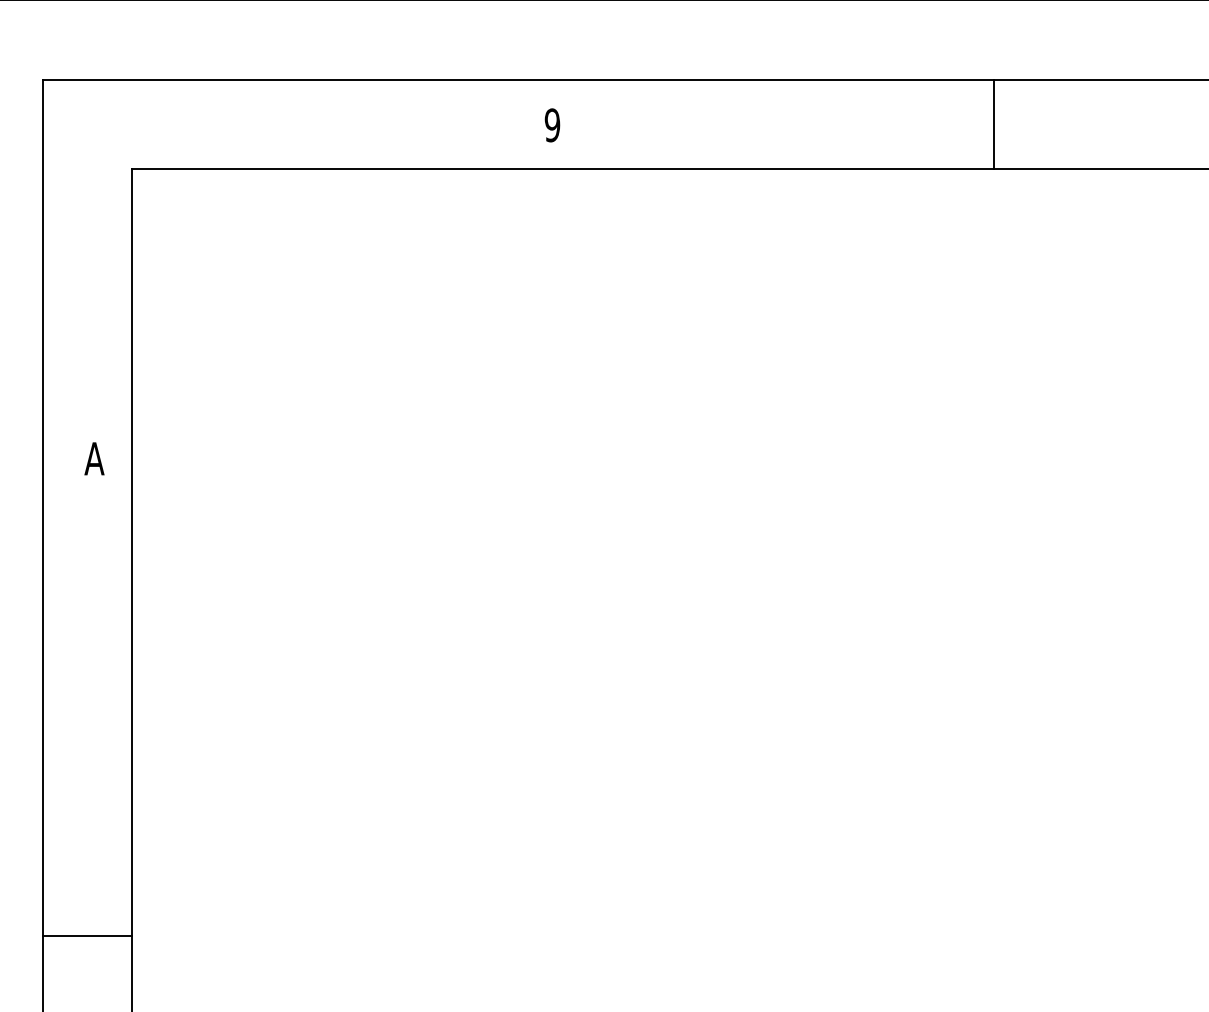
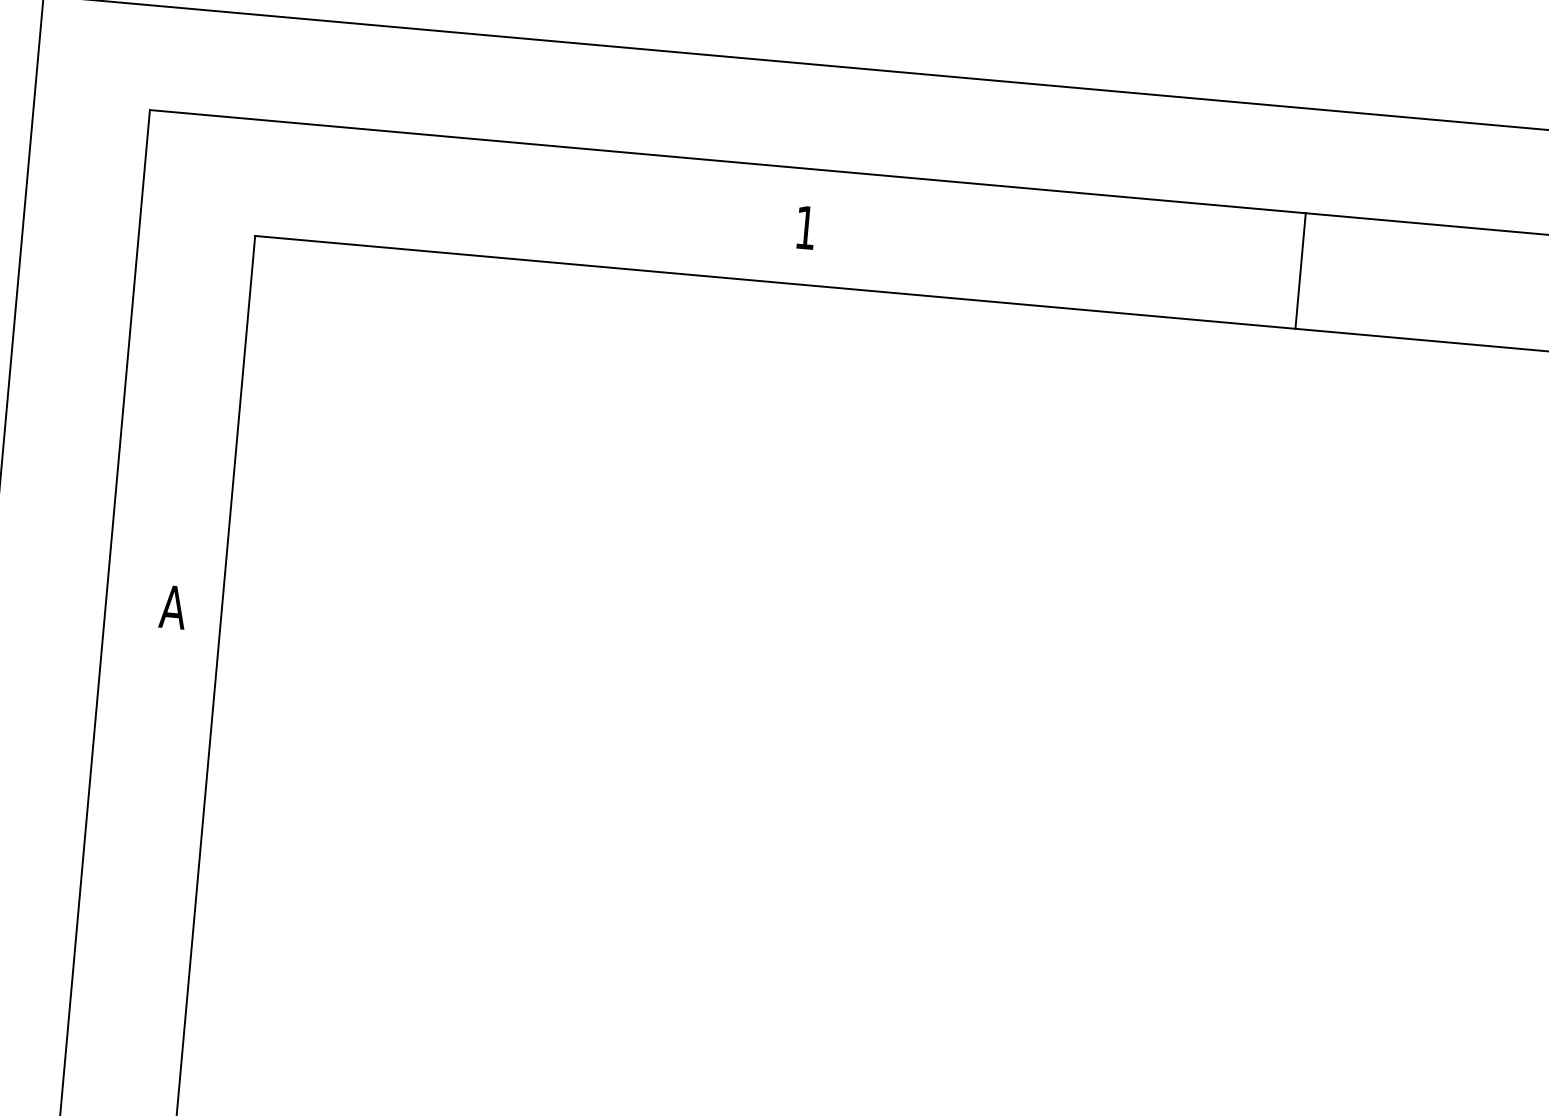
line: (993, 124) -> (1300, 270), moved
text: (552, 125) -> (805, 227), 9 -> 1

